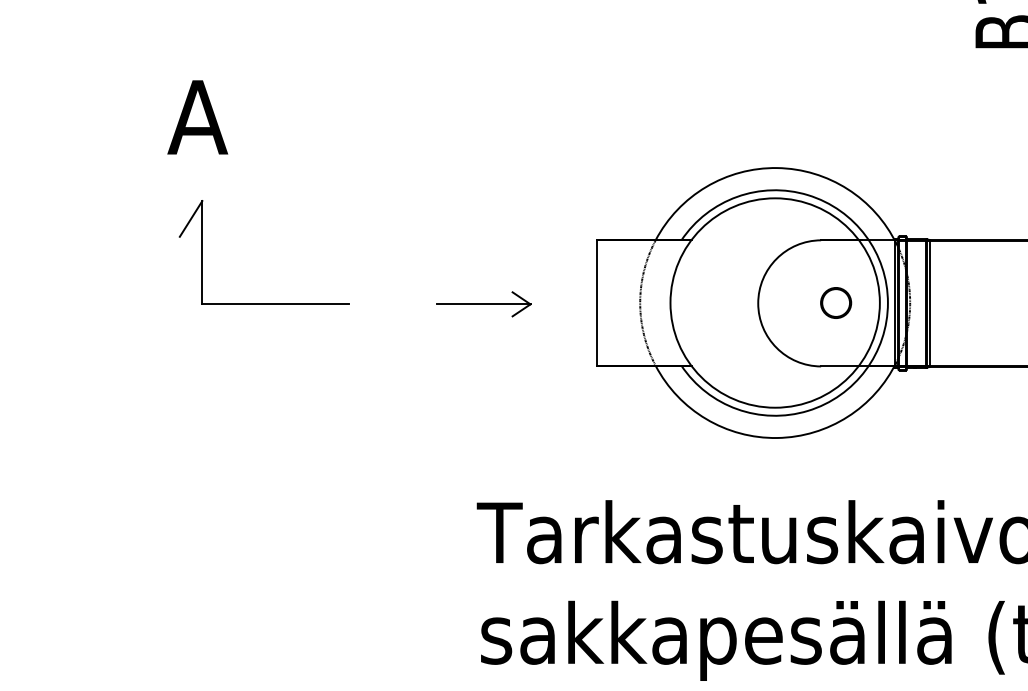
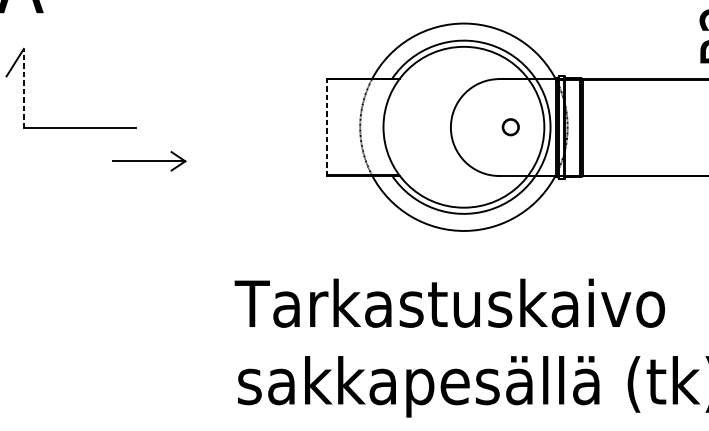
line: (202, 252) -> (23, 88), solid -> dashed
line: (596, 302) -> (326, 126), solid -> dashed
circle: (836, 302) -> (511, 126), size x0.7
part: (483, 304) -> (149, 161), moved

